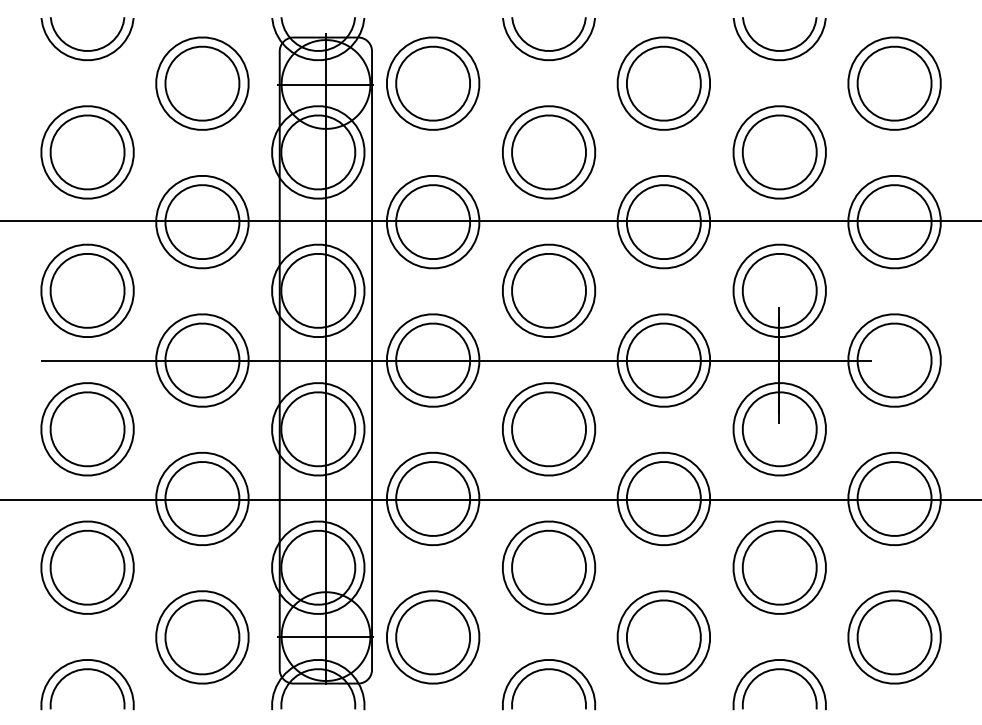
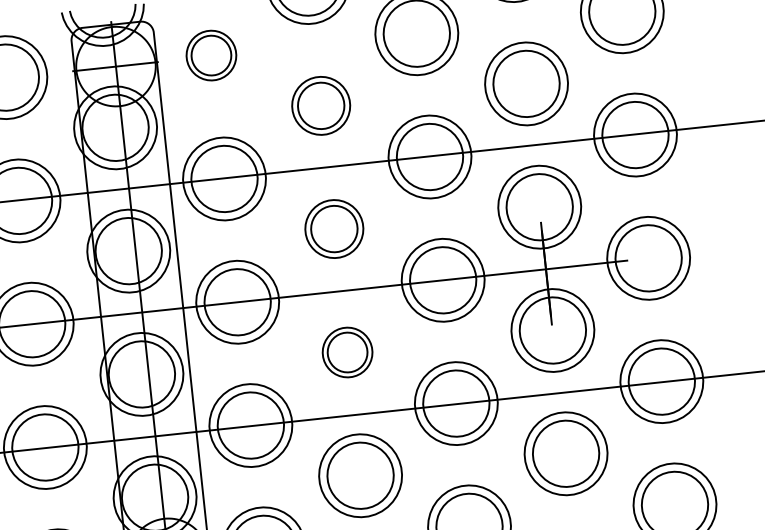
part: (433, 83) -> (211, 55), size x0.6
part: (549, 152) -> (321, 105), size x0.7
part: (549, 290) -> (334, 228), size x0.7
part: (549, 429) -> (347, 352), size x0.6

